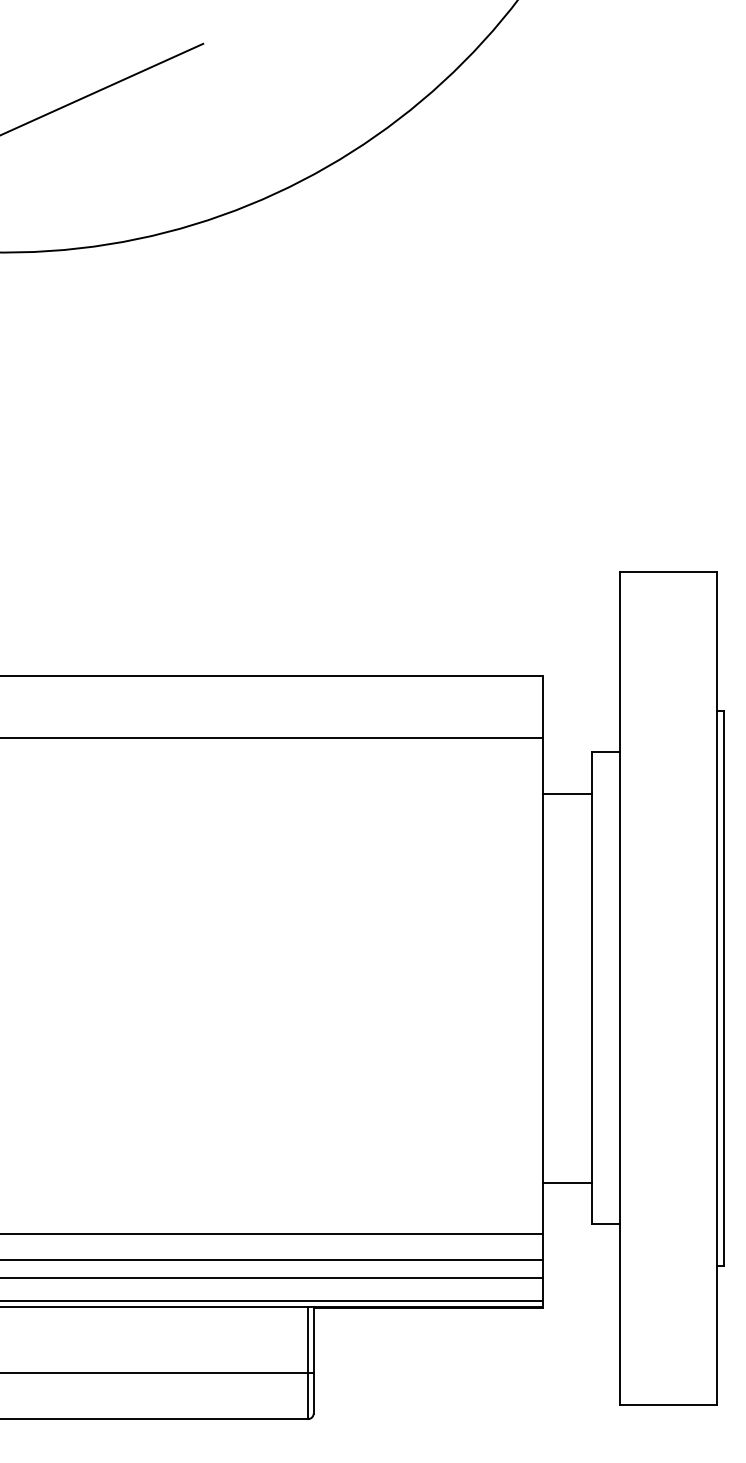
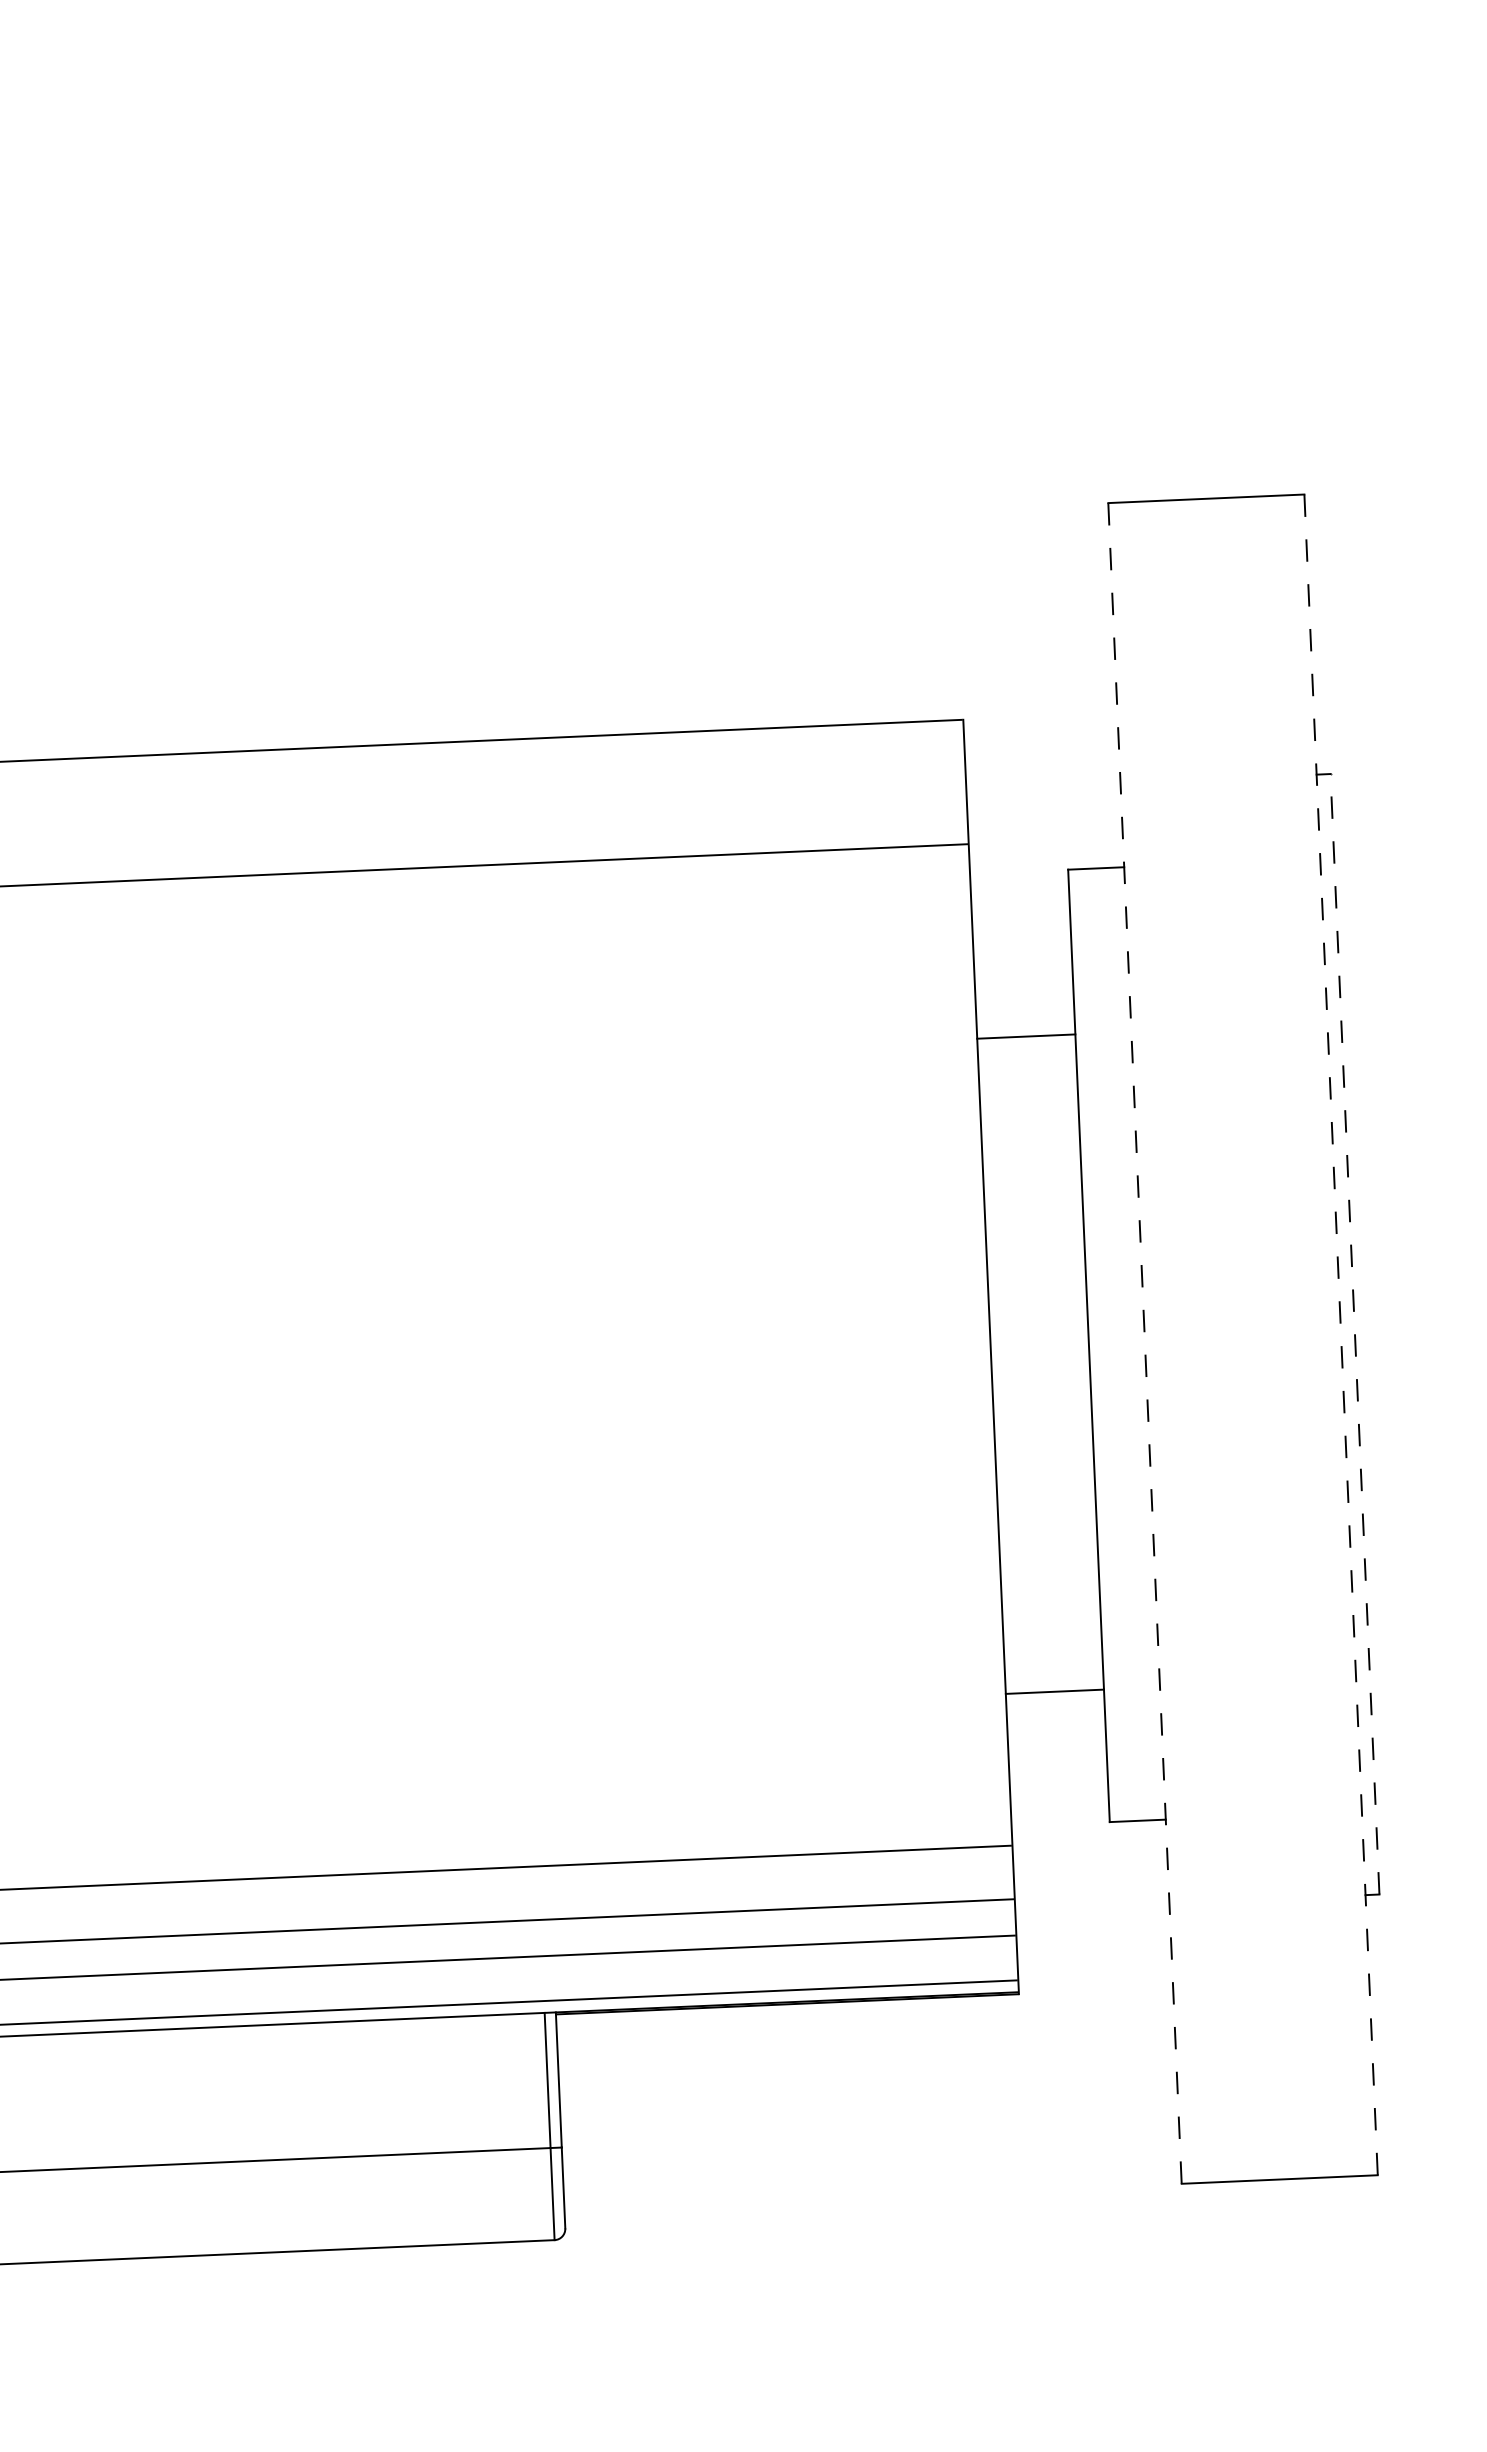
line: (567, 794) -> (1026, 1037), moved
line: (619, 987) -> (1144, 1341), solid -> dashed
line: (716, 987) -> (1340, 1333), solid -> dashed
line: (723, 988) -> (1354, 1334), solid -> dashed
line: (567, 1182) -> (1055, 1691), moved

